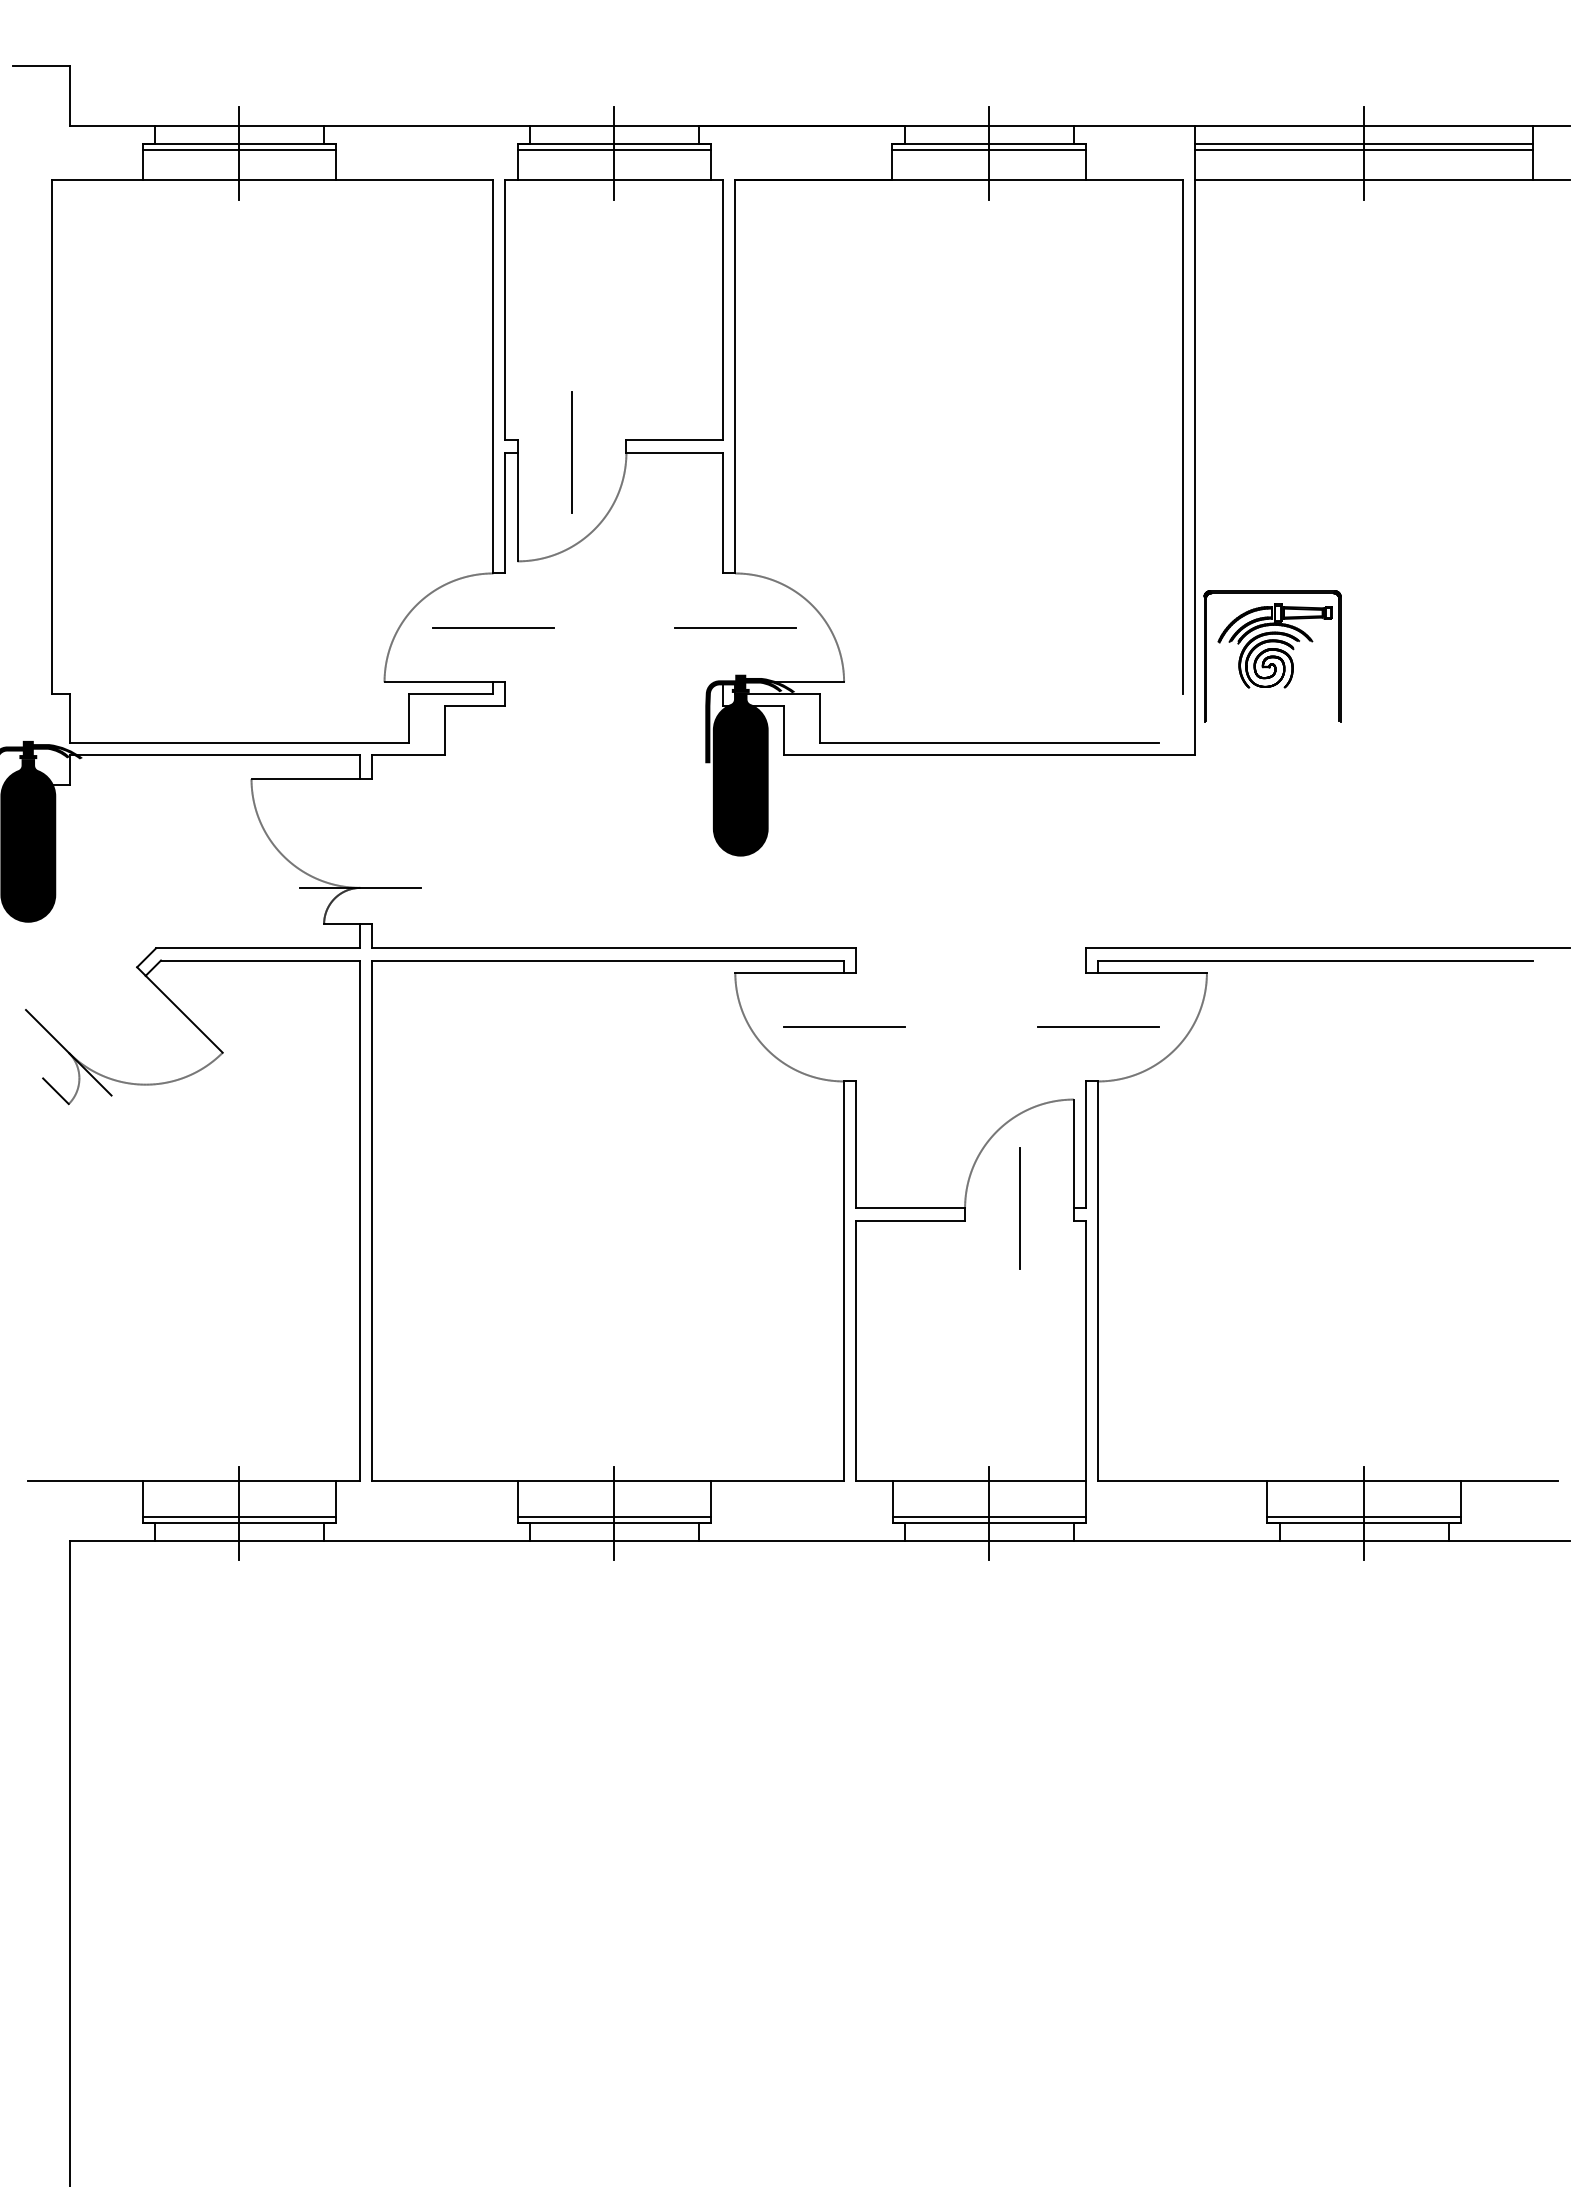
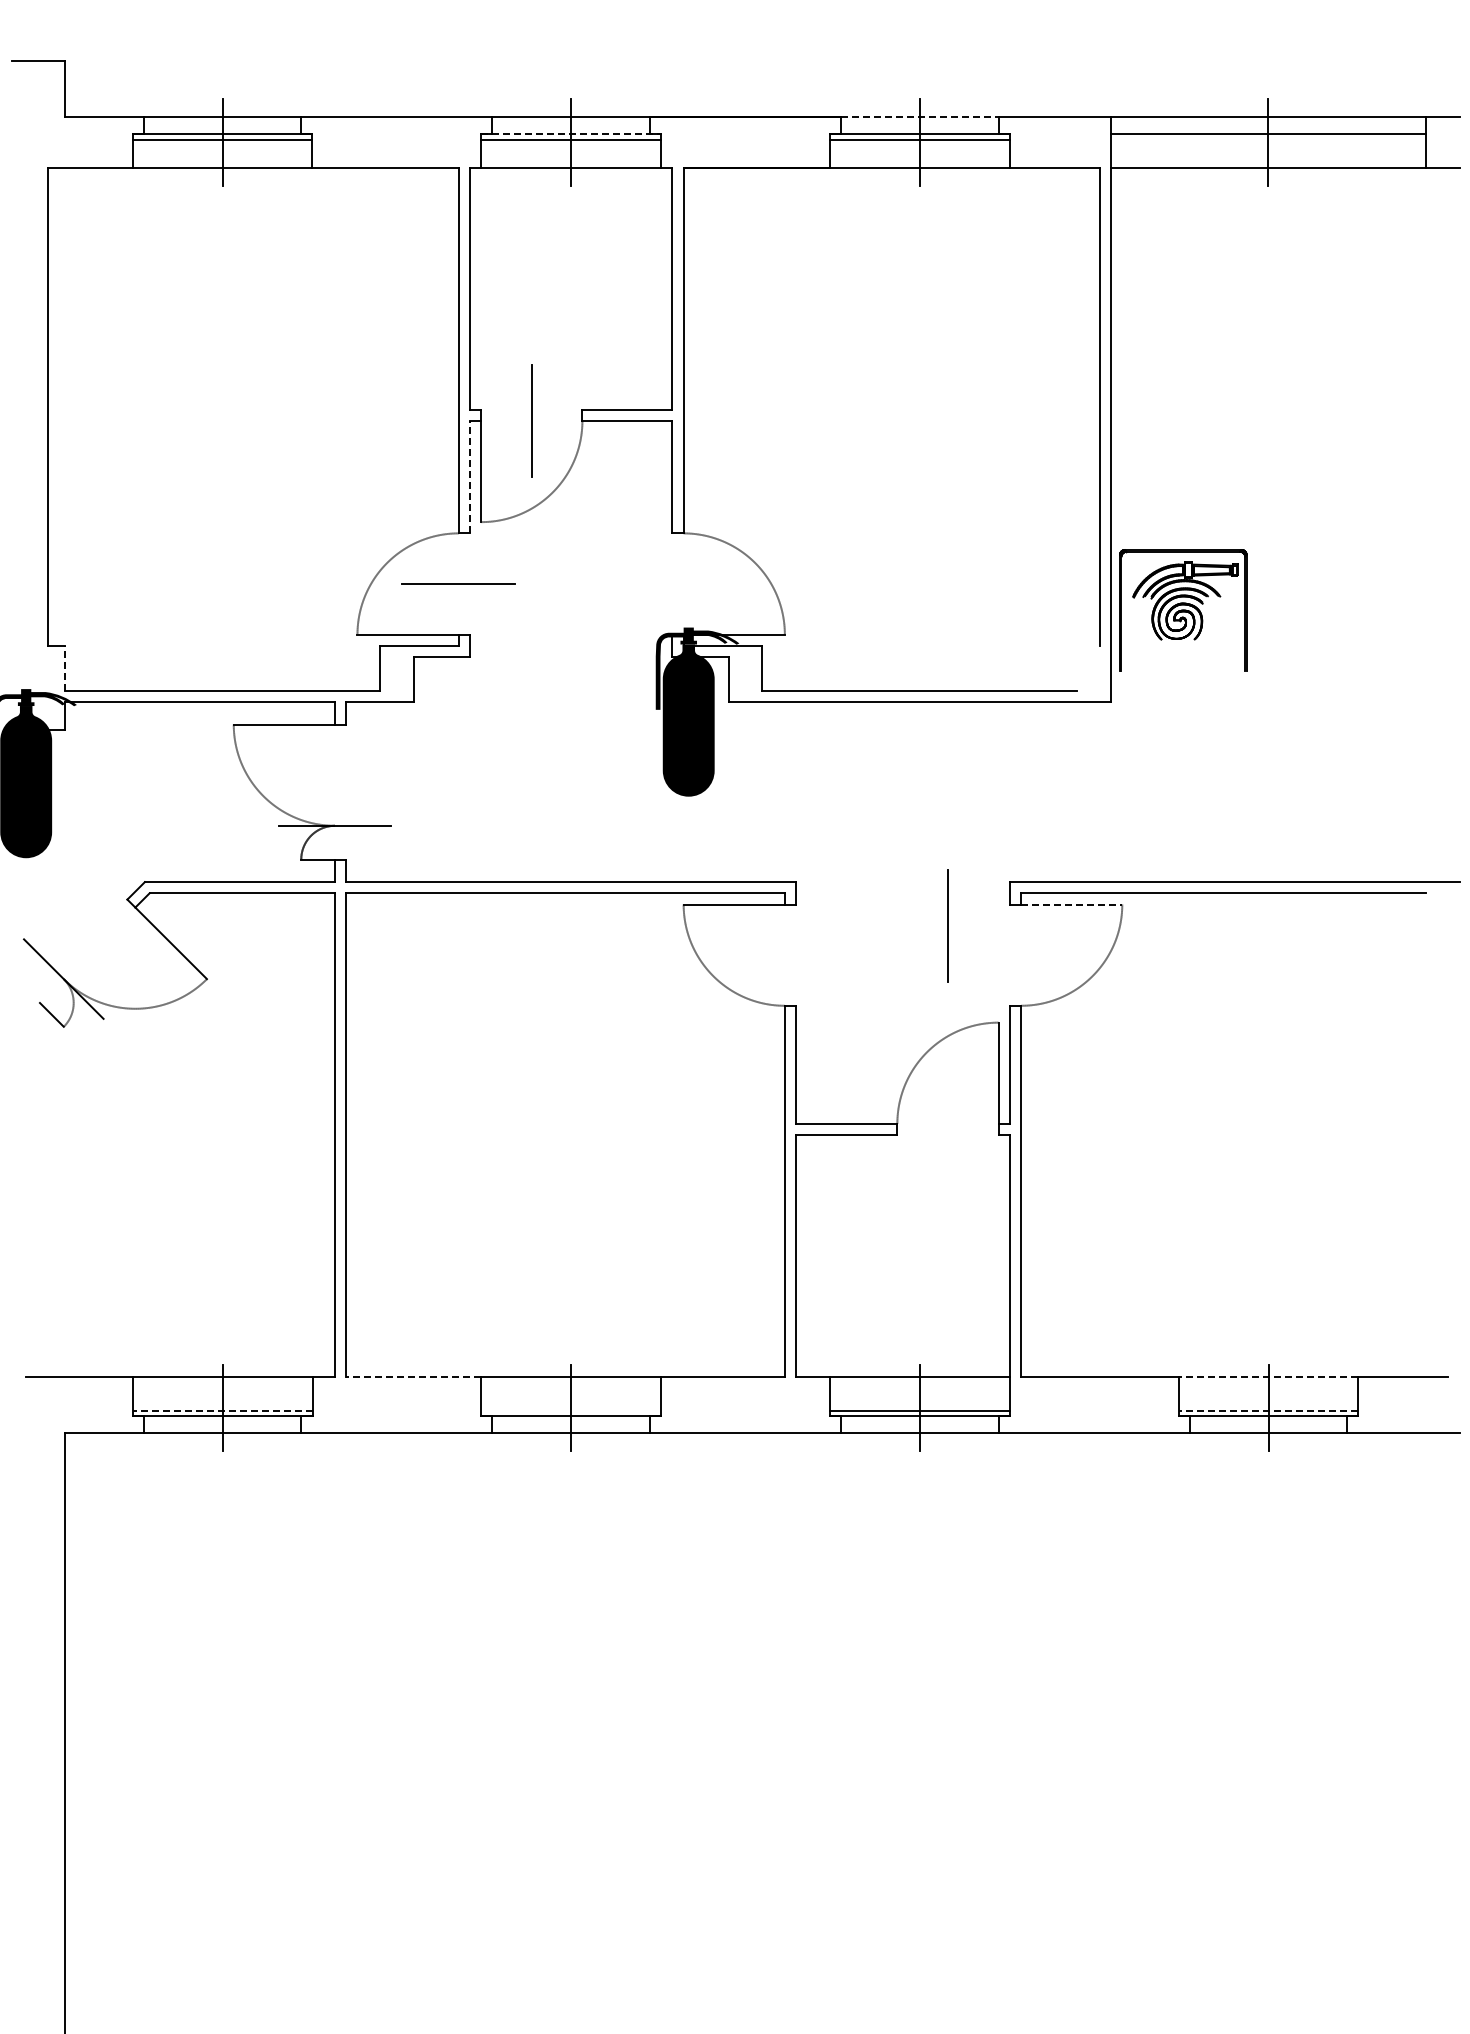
line: (988, 126) -> (919, 117), solid -> dashed
line: (614, 144) -> (571, 134), solid -> dashed
line: (1364, 149) -> (1268, 139), removed
line: (505, 512) -> (469, 476), solid -> dashed
line: (735, 627) -> (683, 583), removed
line: (70, 717) -> (65, 667), solid -> dashed
line: (1152, 972) -> (1071, 904), solid -> dashed
line: (1097, 1026) -> (1020, 954), removed
line: (843, 1027) -> (784, 955), removed
line: (1019, 1208) -> (947, 925), moved
line: (444, 1480) -> (413, 1376), solid -> dashed
line: (1364, 1480) -> (1268, 1376), solid -> dashed
line: (239, 1516) -> (222, 1410), solid -> dashed
line: (614, 1516) -> (571, 1410), removed
line: (1364, 1516) -> (1268, 1410), solid -> dashed

